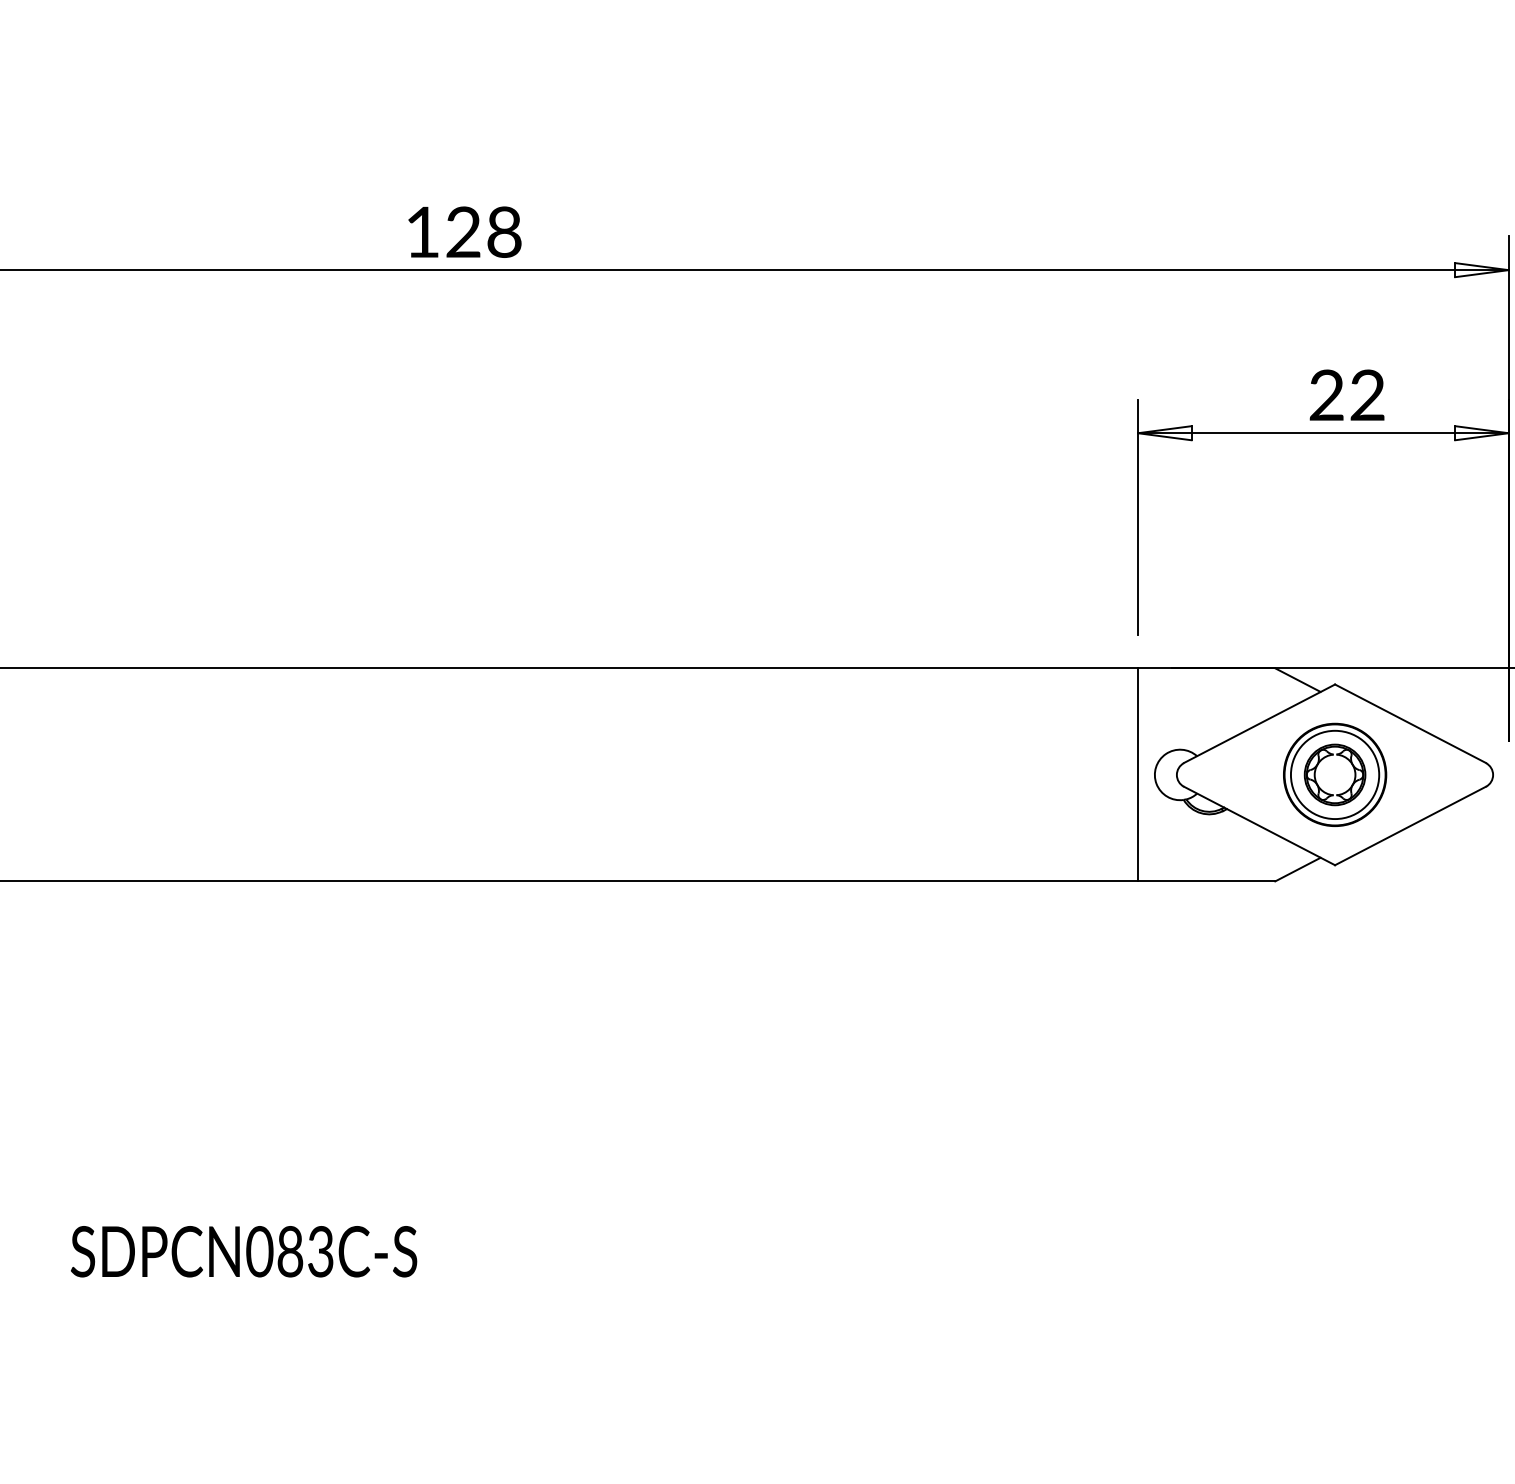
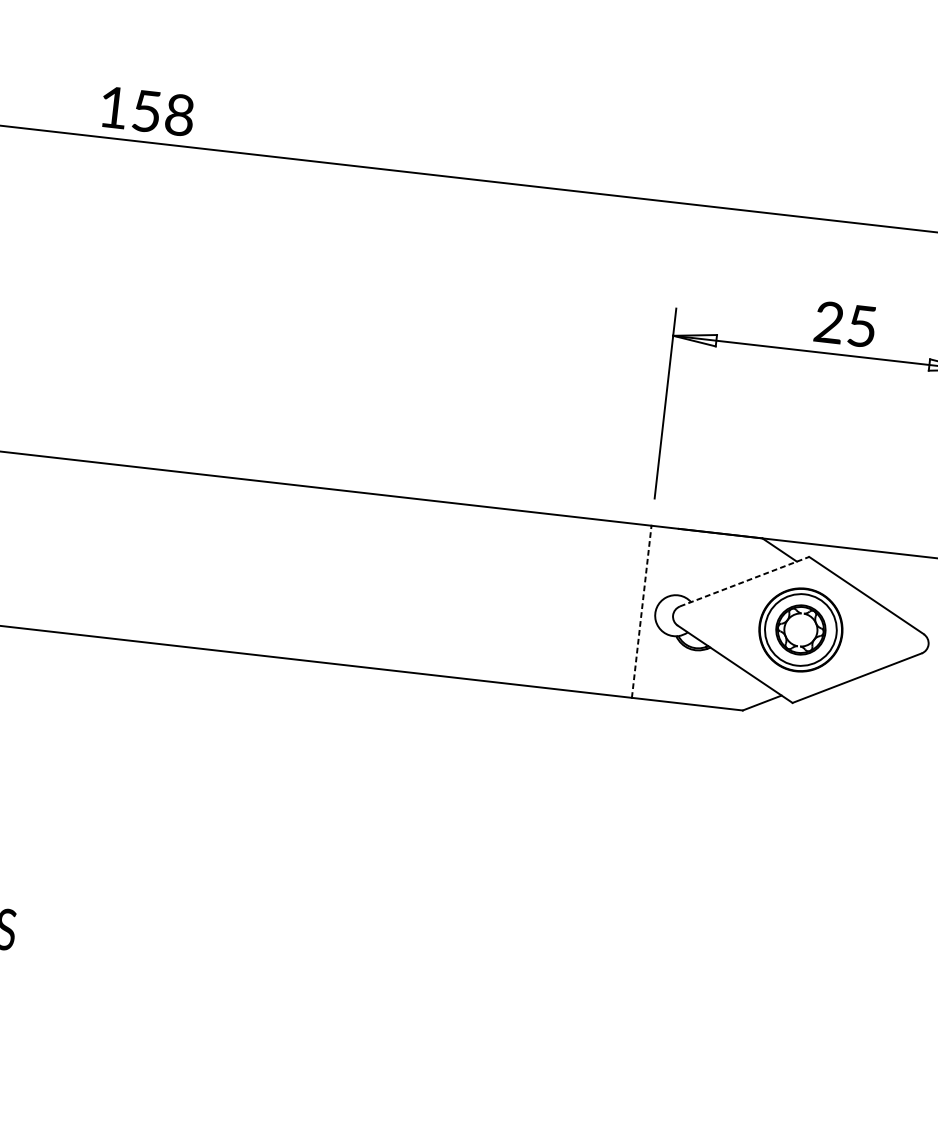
text: (463, 231) -> (146, 110), 128 -> 158
text: (1367, 395) -> (862, 326), 22 -> 25
line: (1259, 723) -> (744, 581), solid -> dashed
line: (1138, 774) -> (642, 611), solid -> dashed

